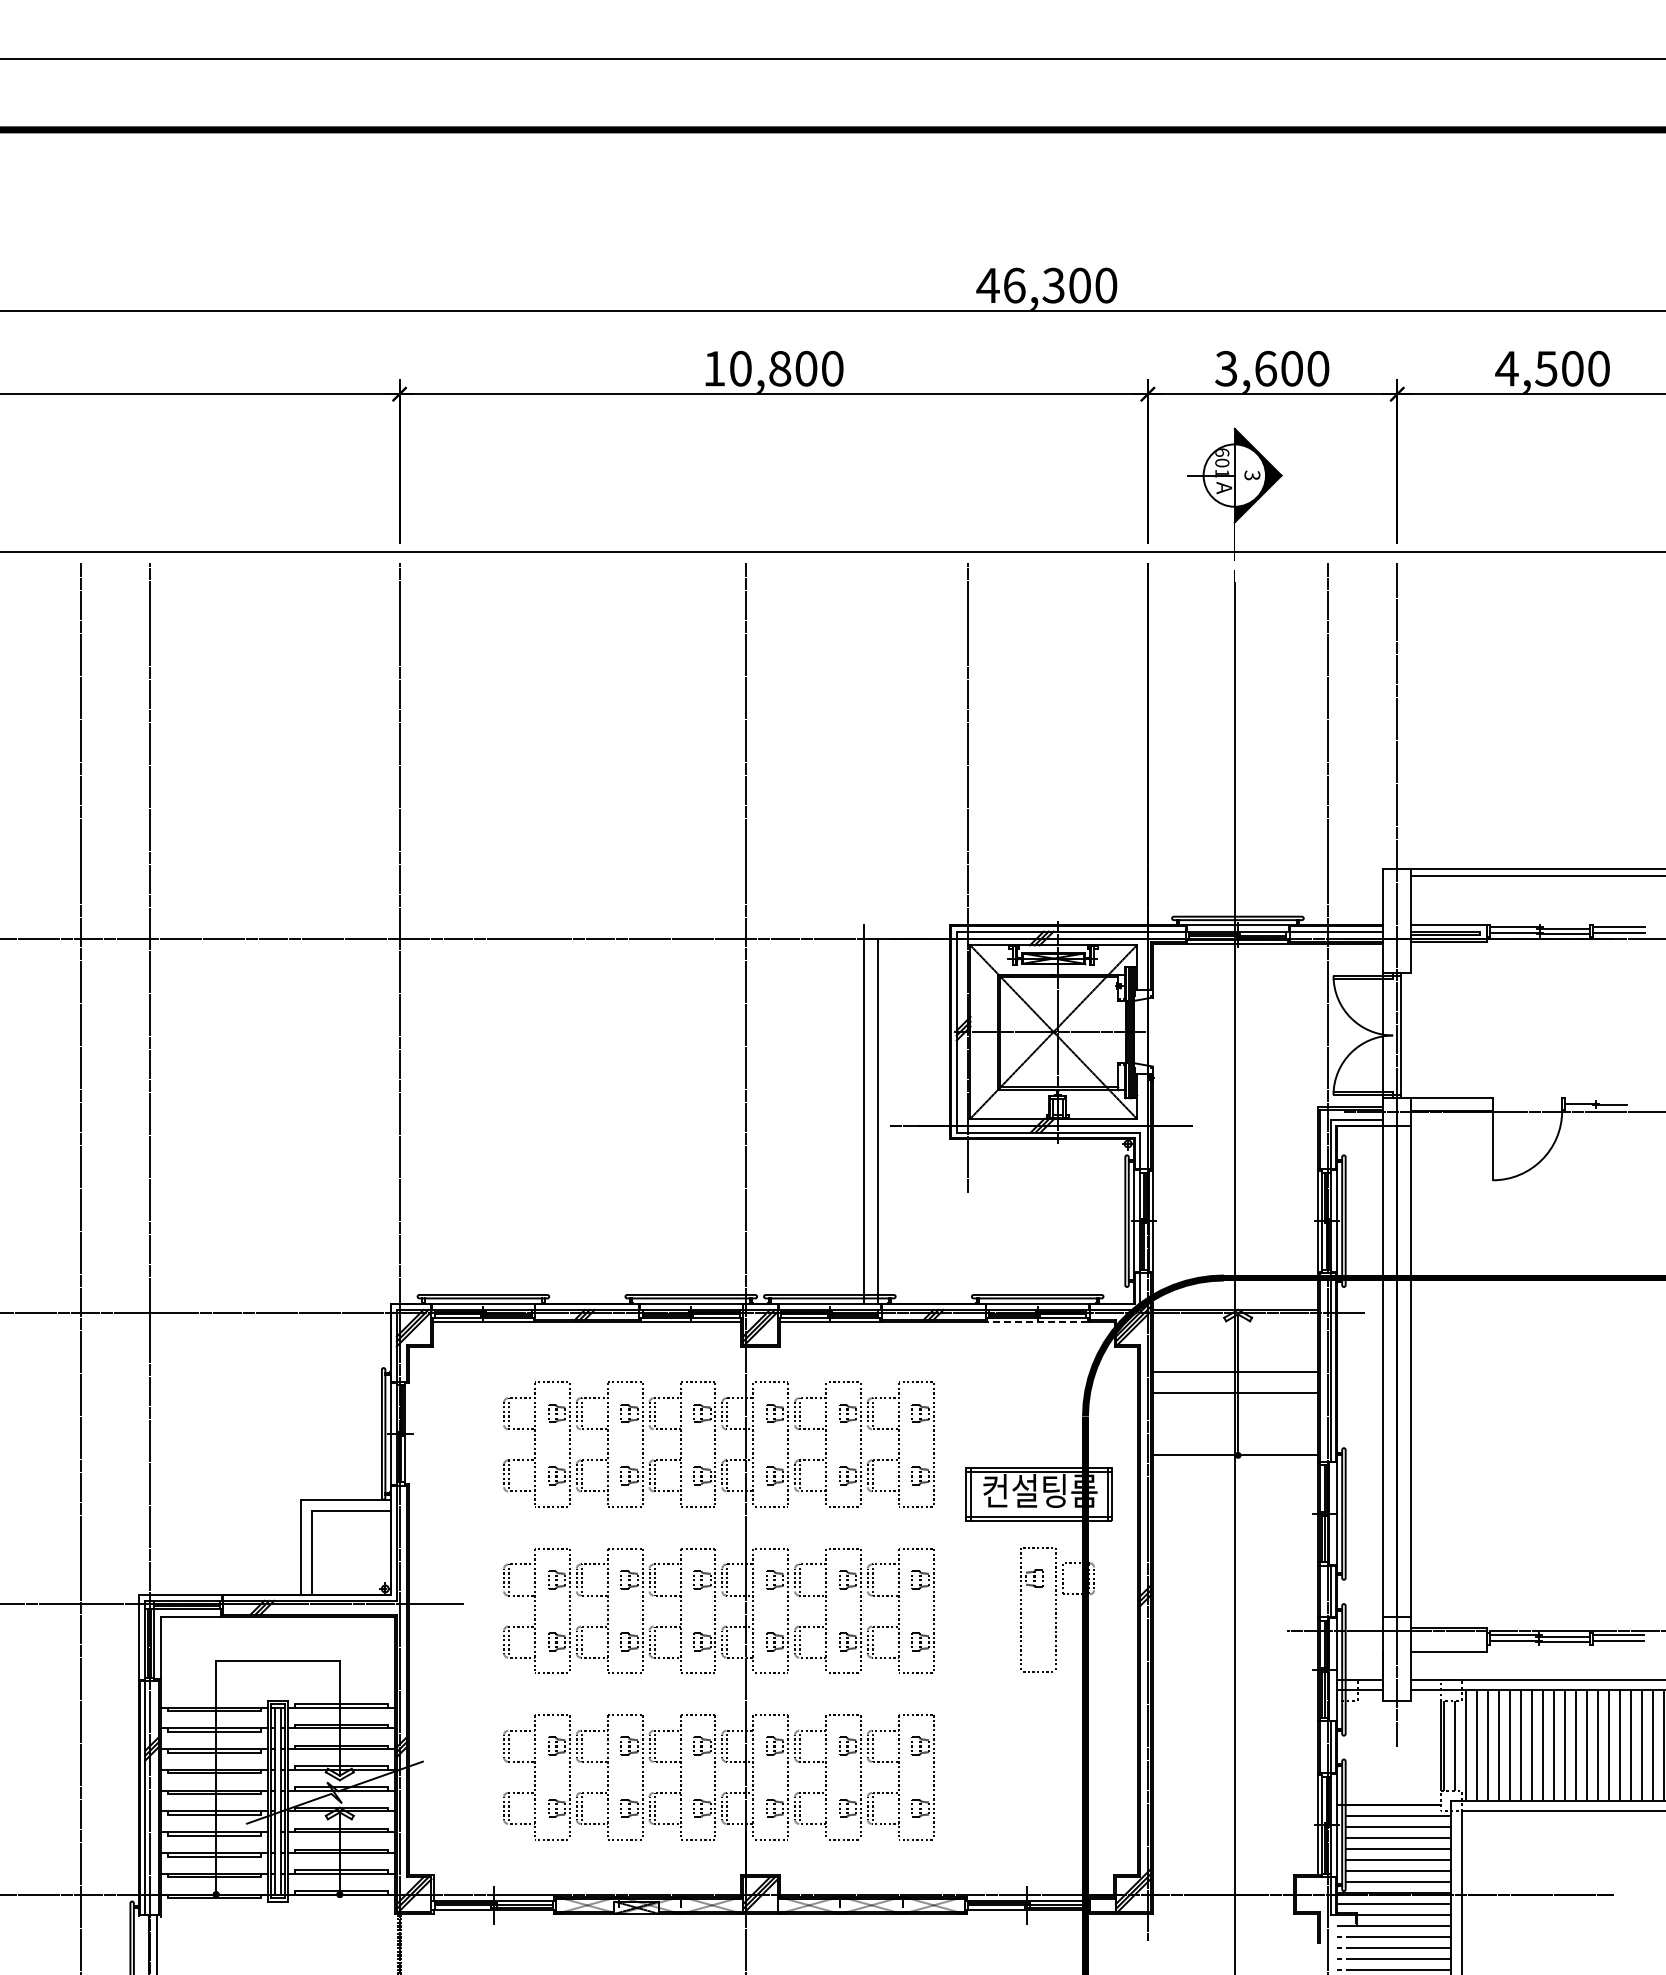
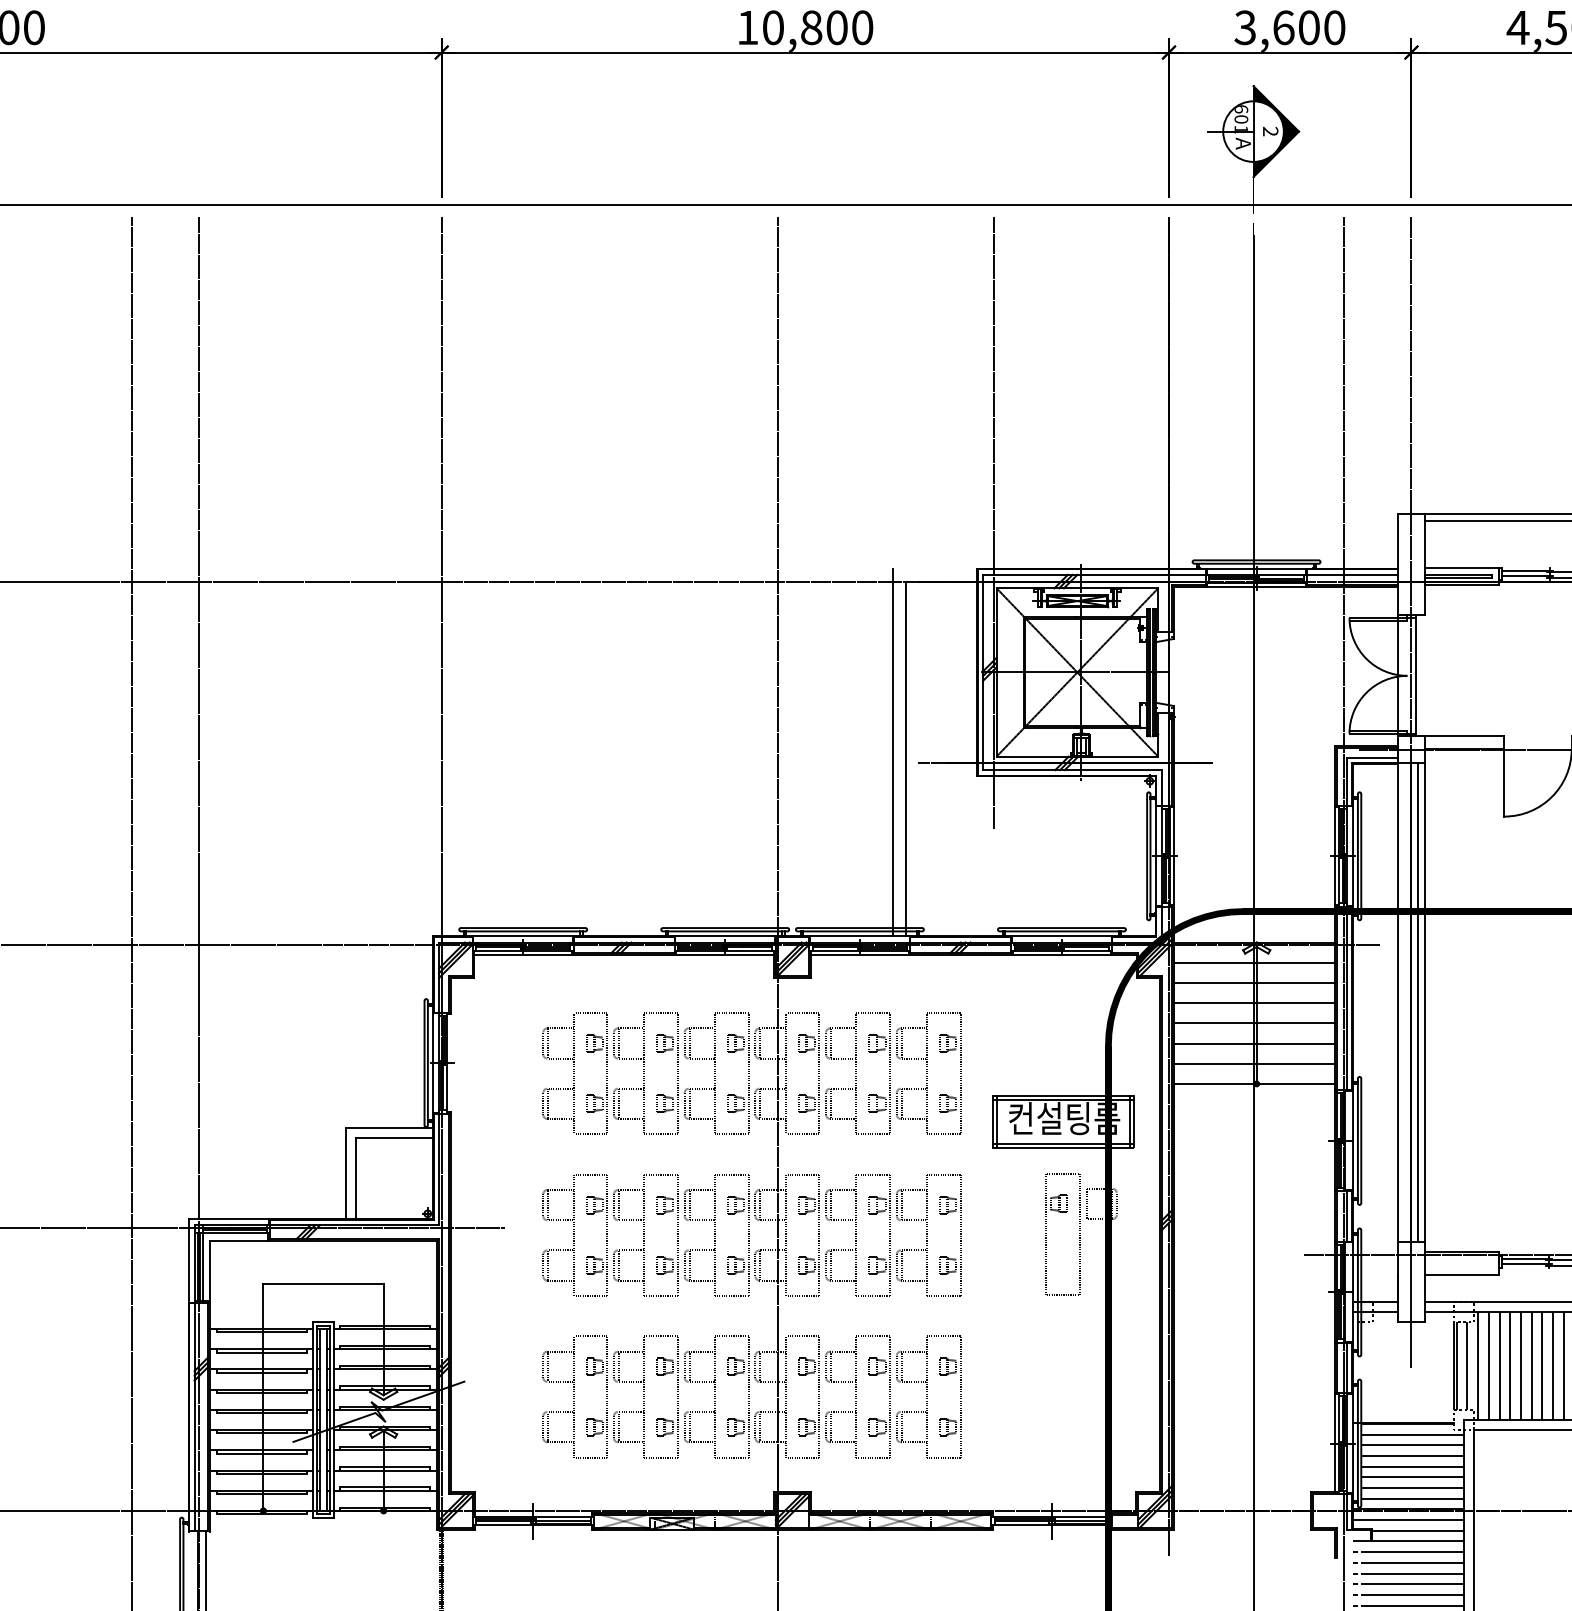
text: (1251, 475) -> (1269, 131), 3 -> 2
line: (1037, 1322) -> (1061, 954), dashed -> solid
line: (1235, 1330) -> (1254, 962), added
line: (1235, 1351) -> (1254, 982), added
line: (1404, 1371) -> (1418, 1002), added
line: (1235, 1413) -> (1254, 1043), added
line: (1235, 1434) -> (1254, 1063), added

